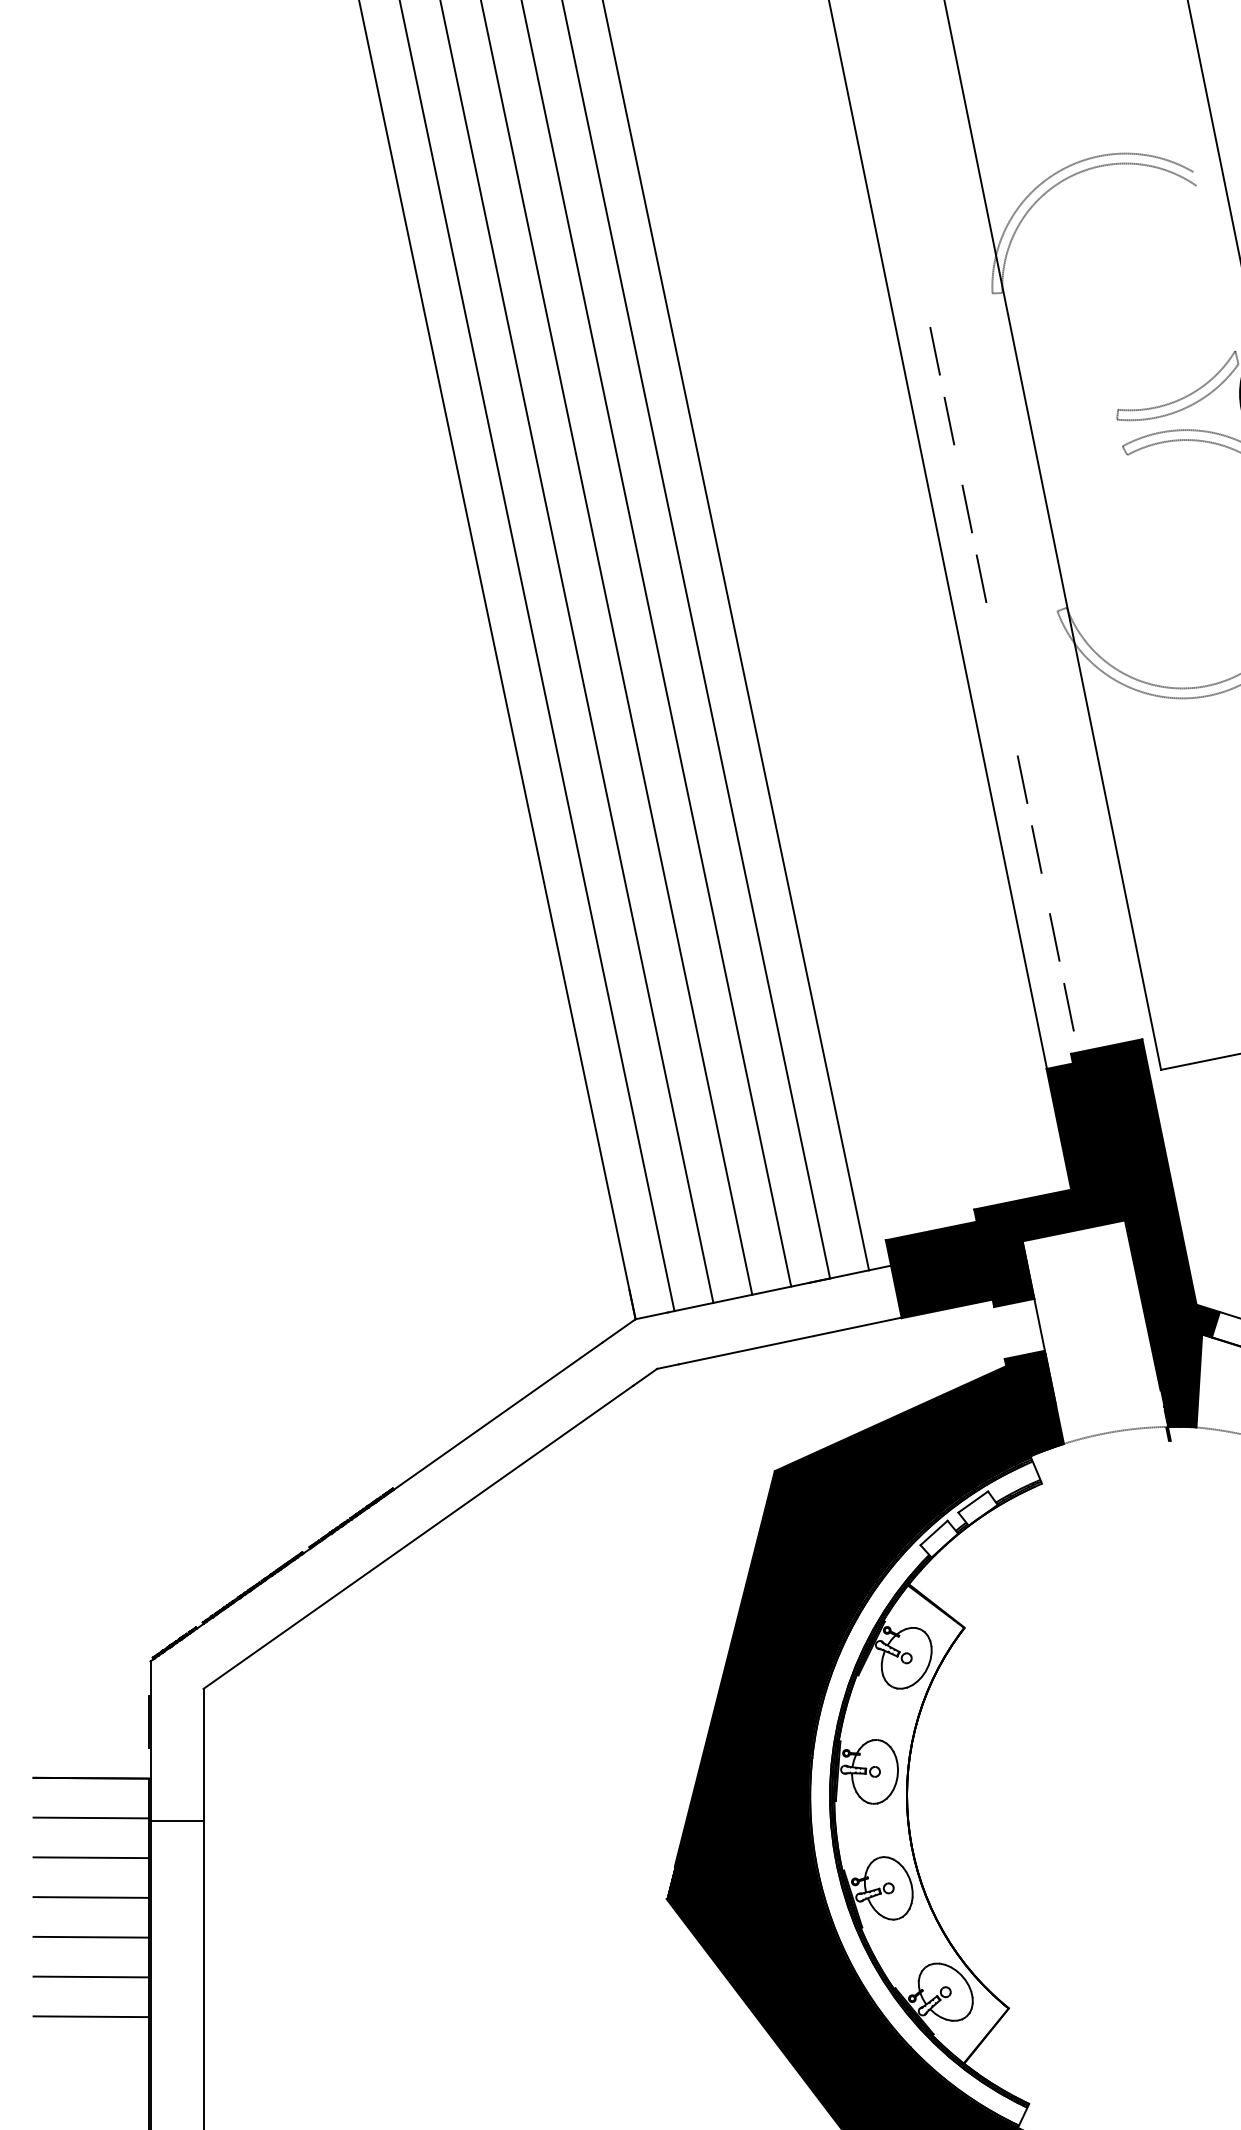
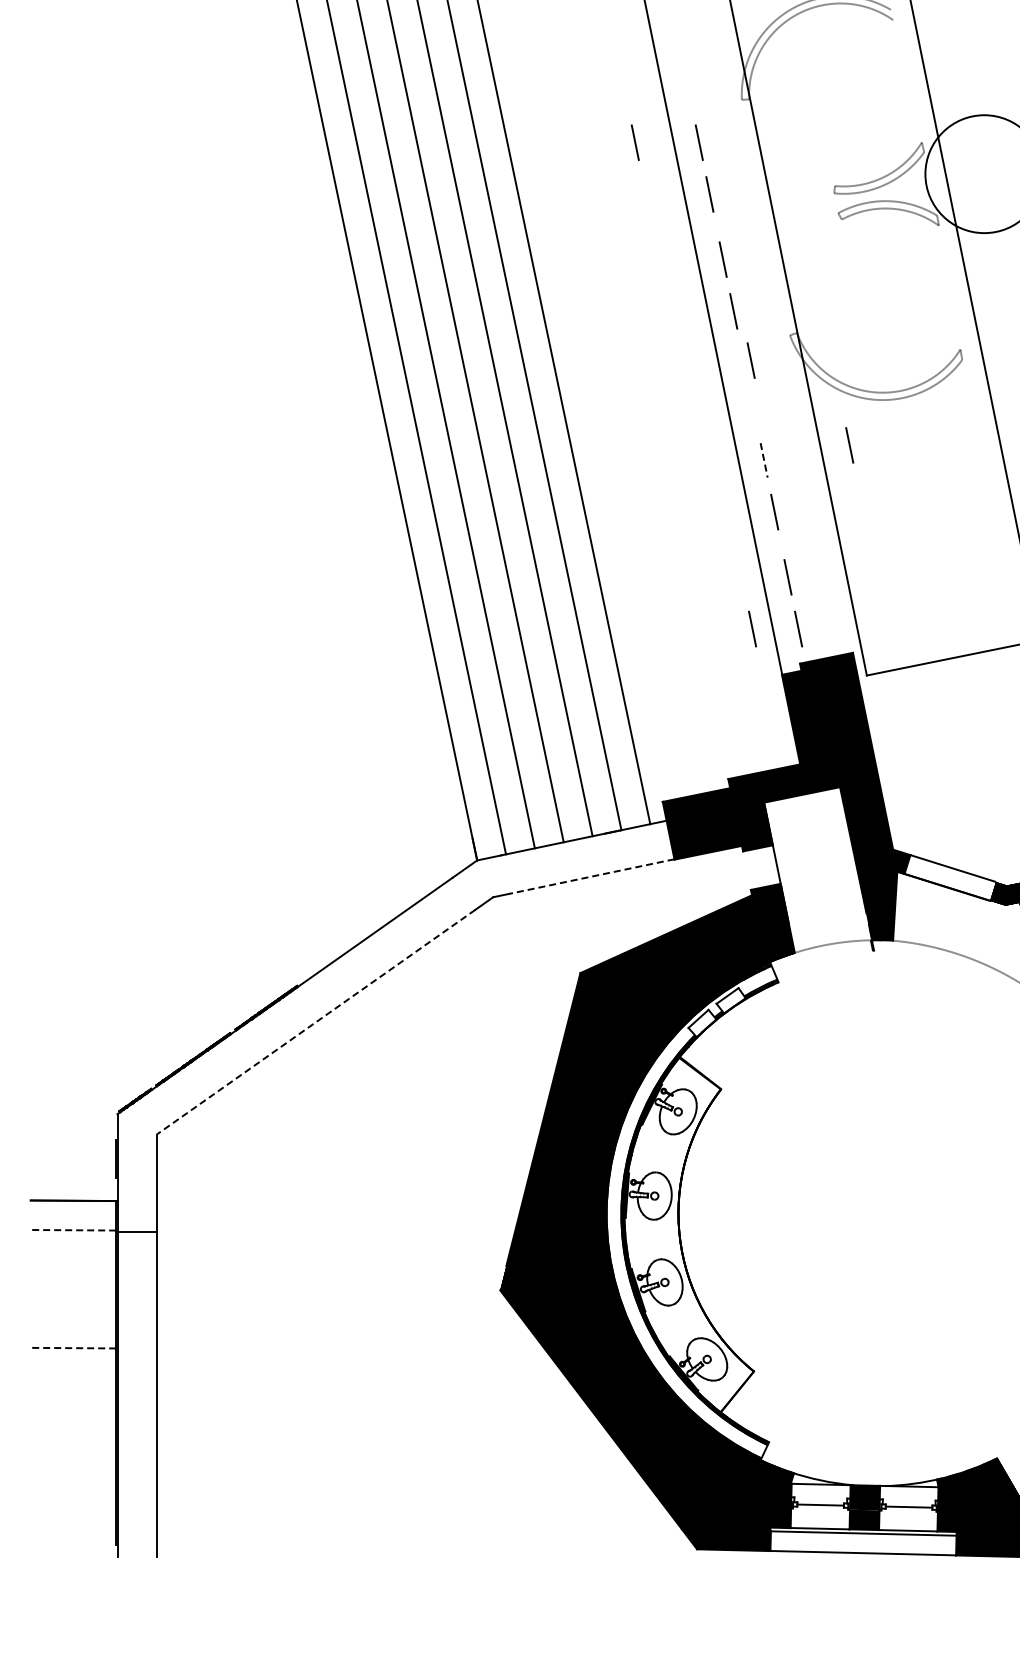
line: (847, 351) -> (634, 142), added
line: (1004, 645) -> (750, 360), added
line: (1137, 759) -> (849, 445), added
line: (1023, 779) -> (764, 460), solid -> dashed
line: (1006, 1006) -> (752, 628), added
line: (789, 1340) -> (591, 876), solid -> dashed
line: (418, 1537) -> (316, 1022), solid -> dashed
line: (91, 1818) -> (73, 1230), solid -> dashed
line: (91, 1857) -> (73, 1259), removed
line: (91, 1896) -> (73, 1288), removed
line: (91, 1936) -> (73, 1318), removed
line: (91, 1977) -> (73, 1348), solid -> dashed
line: (91, 2016) -> (73, 1377), removed

